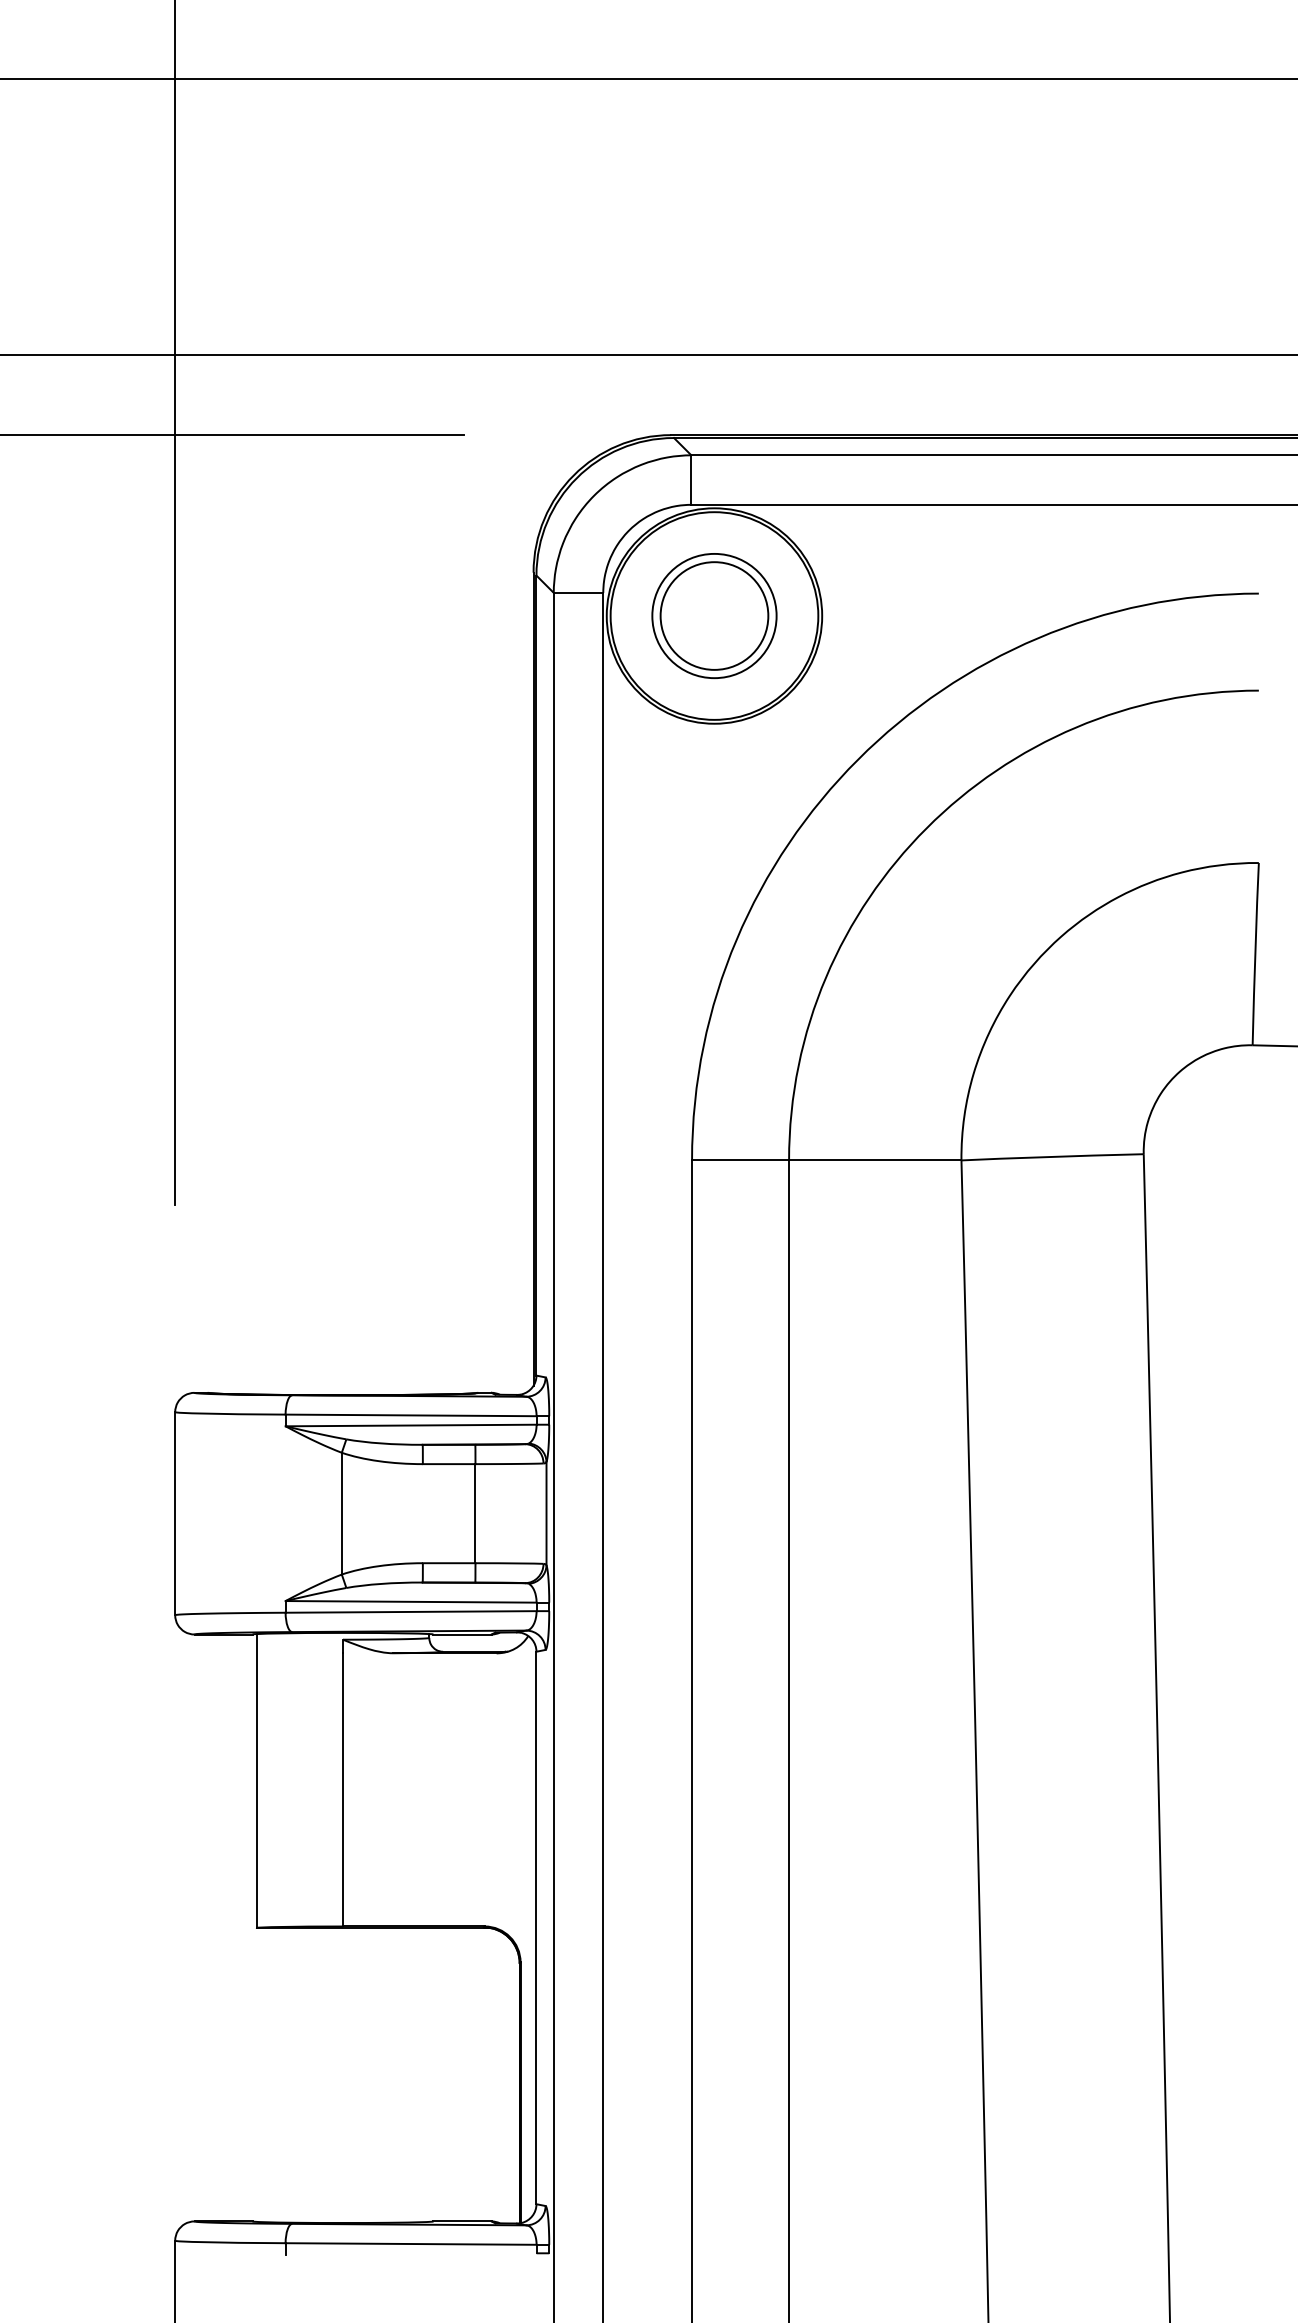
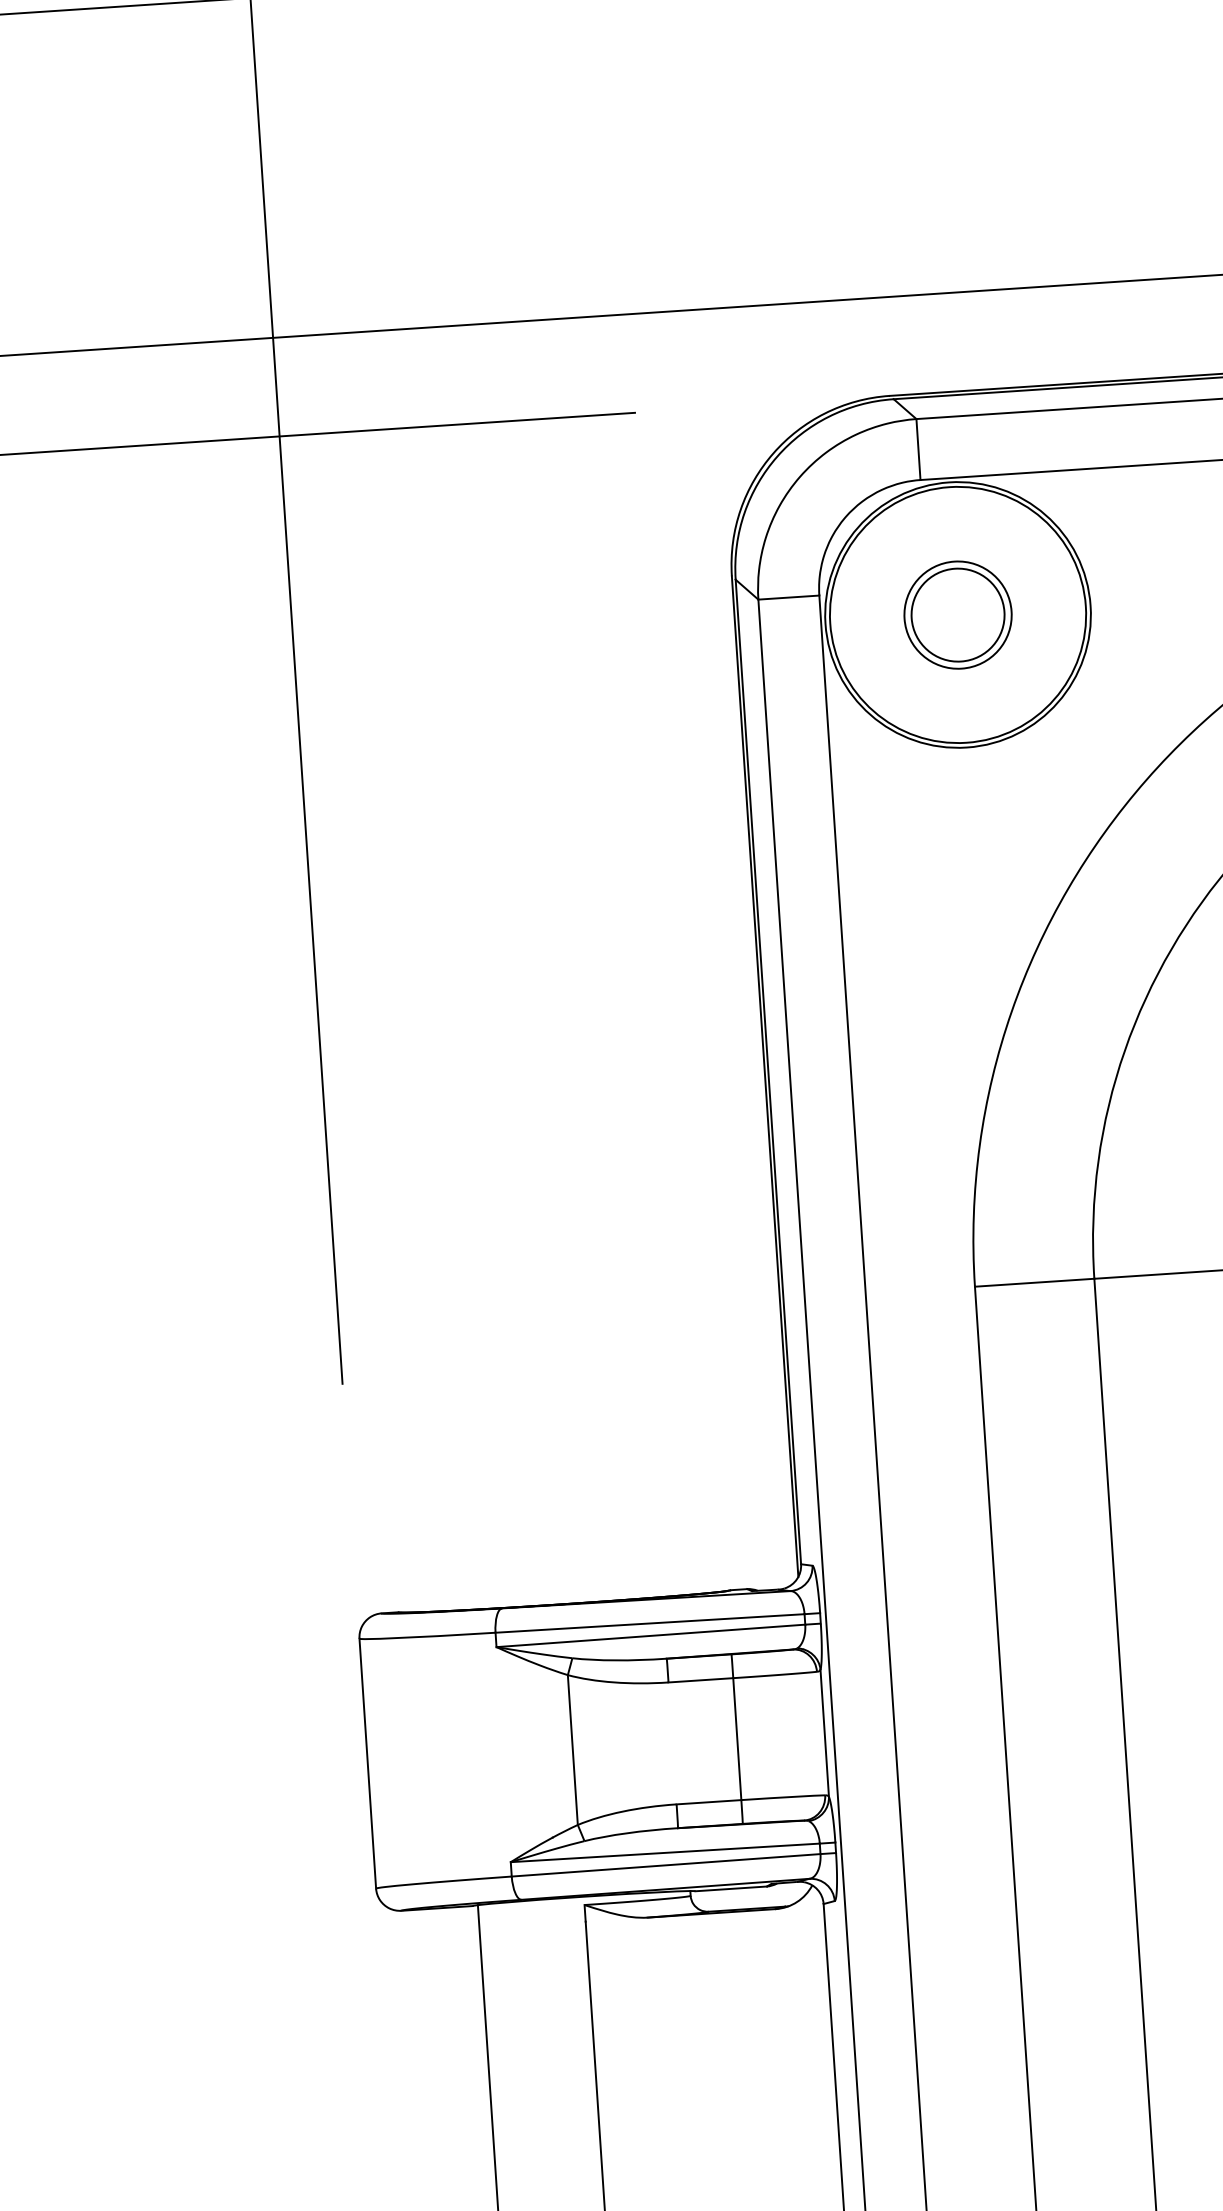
part: (714, 616) -> (958, 615), size x0.7

